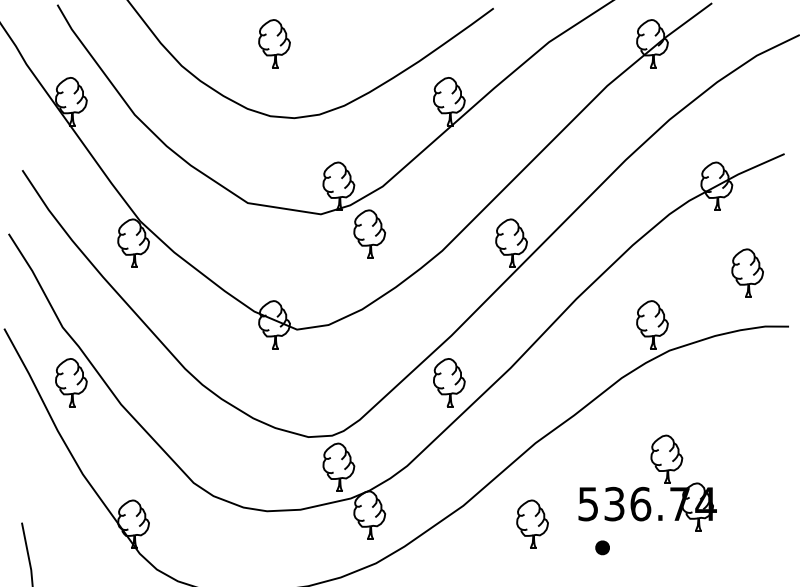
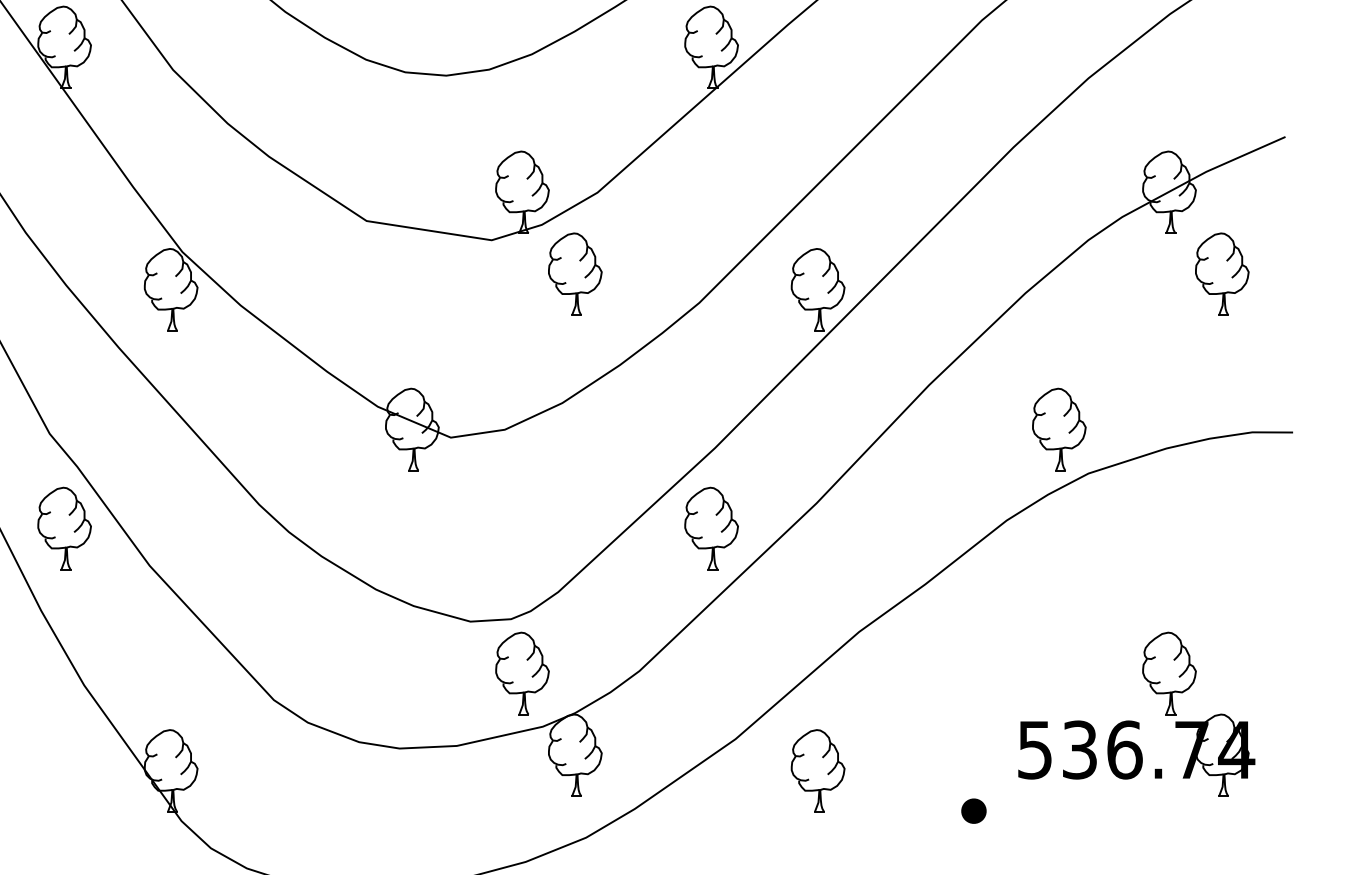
part: (747, 272) -> (1221, 273), moved
part: (647, 482) -> (1136, 712), moved
part: (532, 523) -> (817, 769), moved

